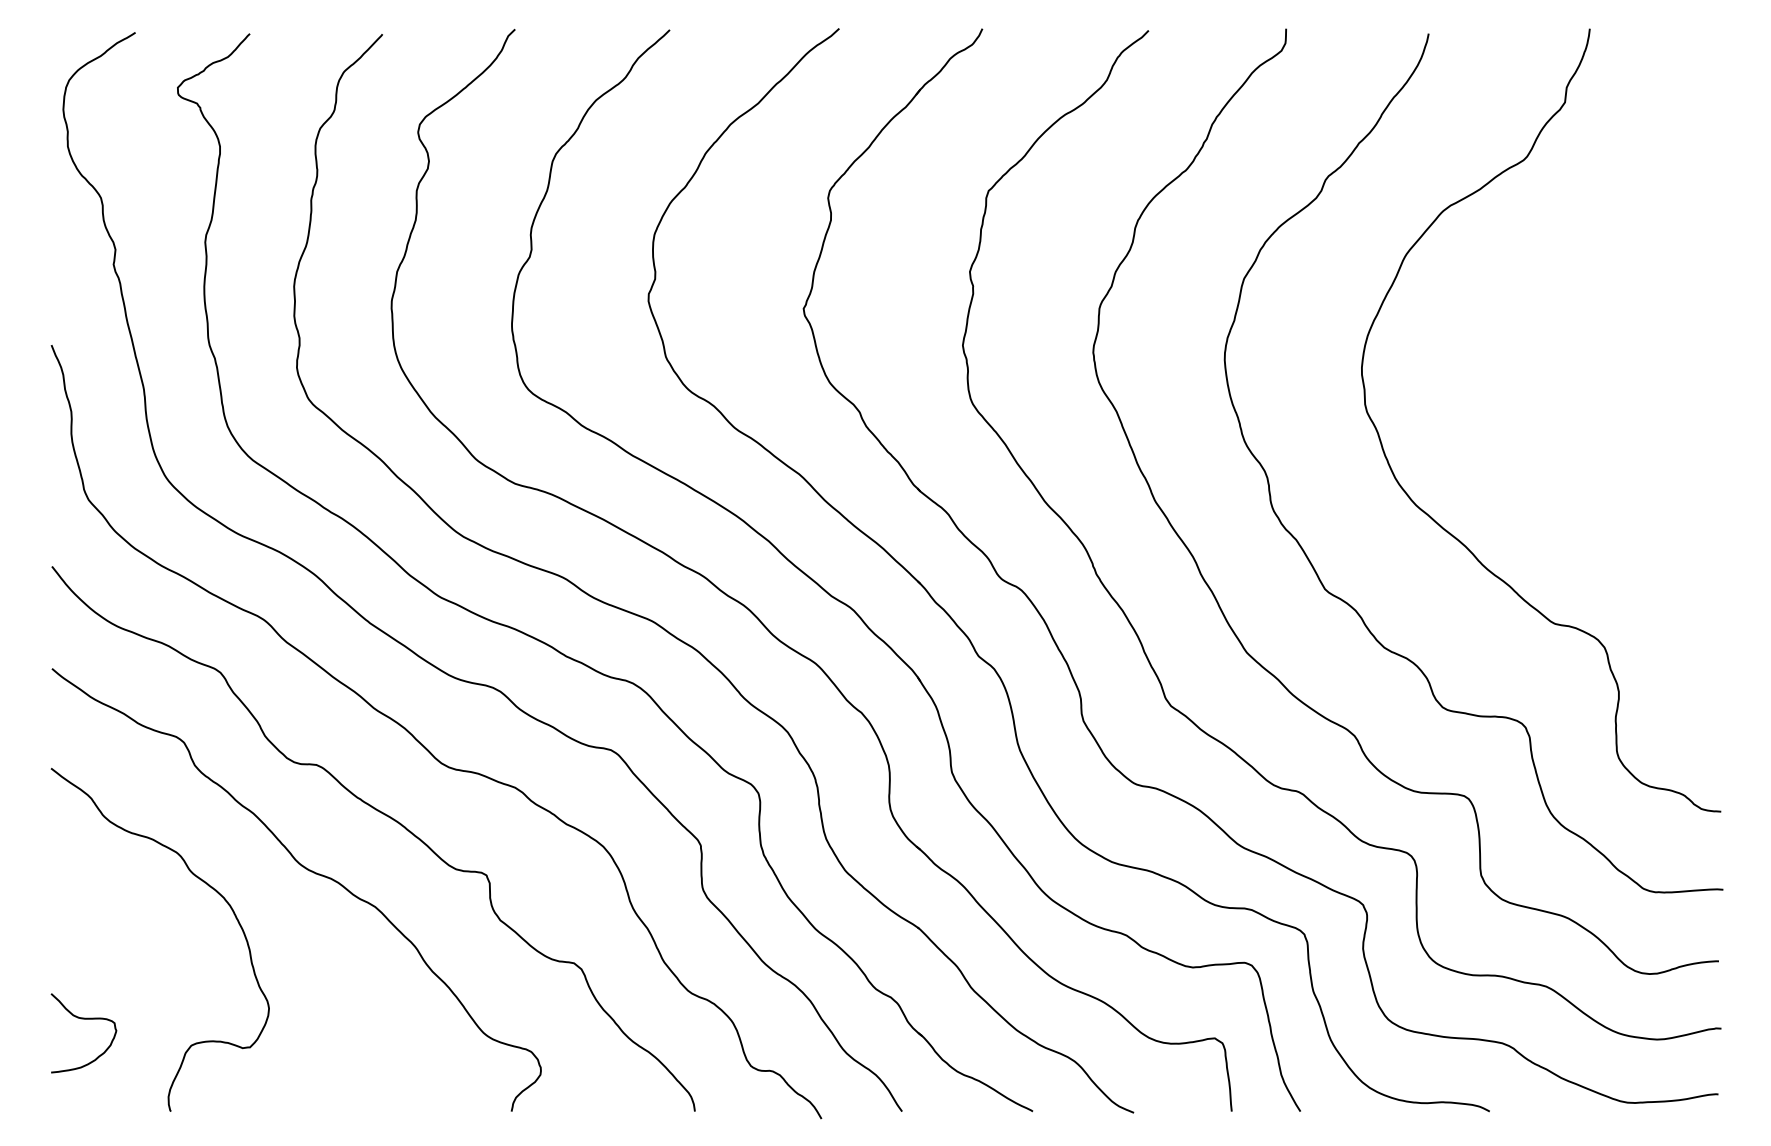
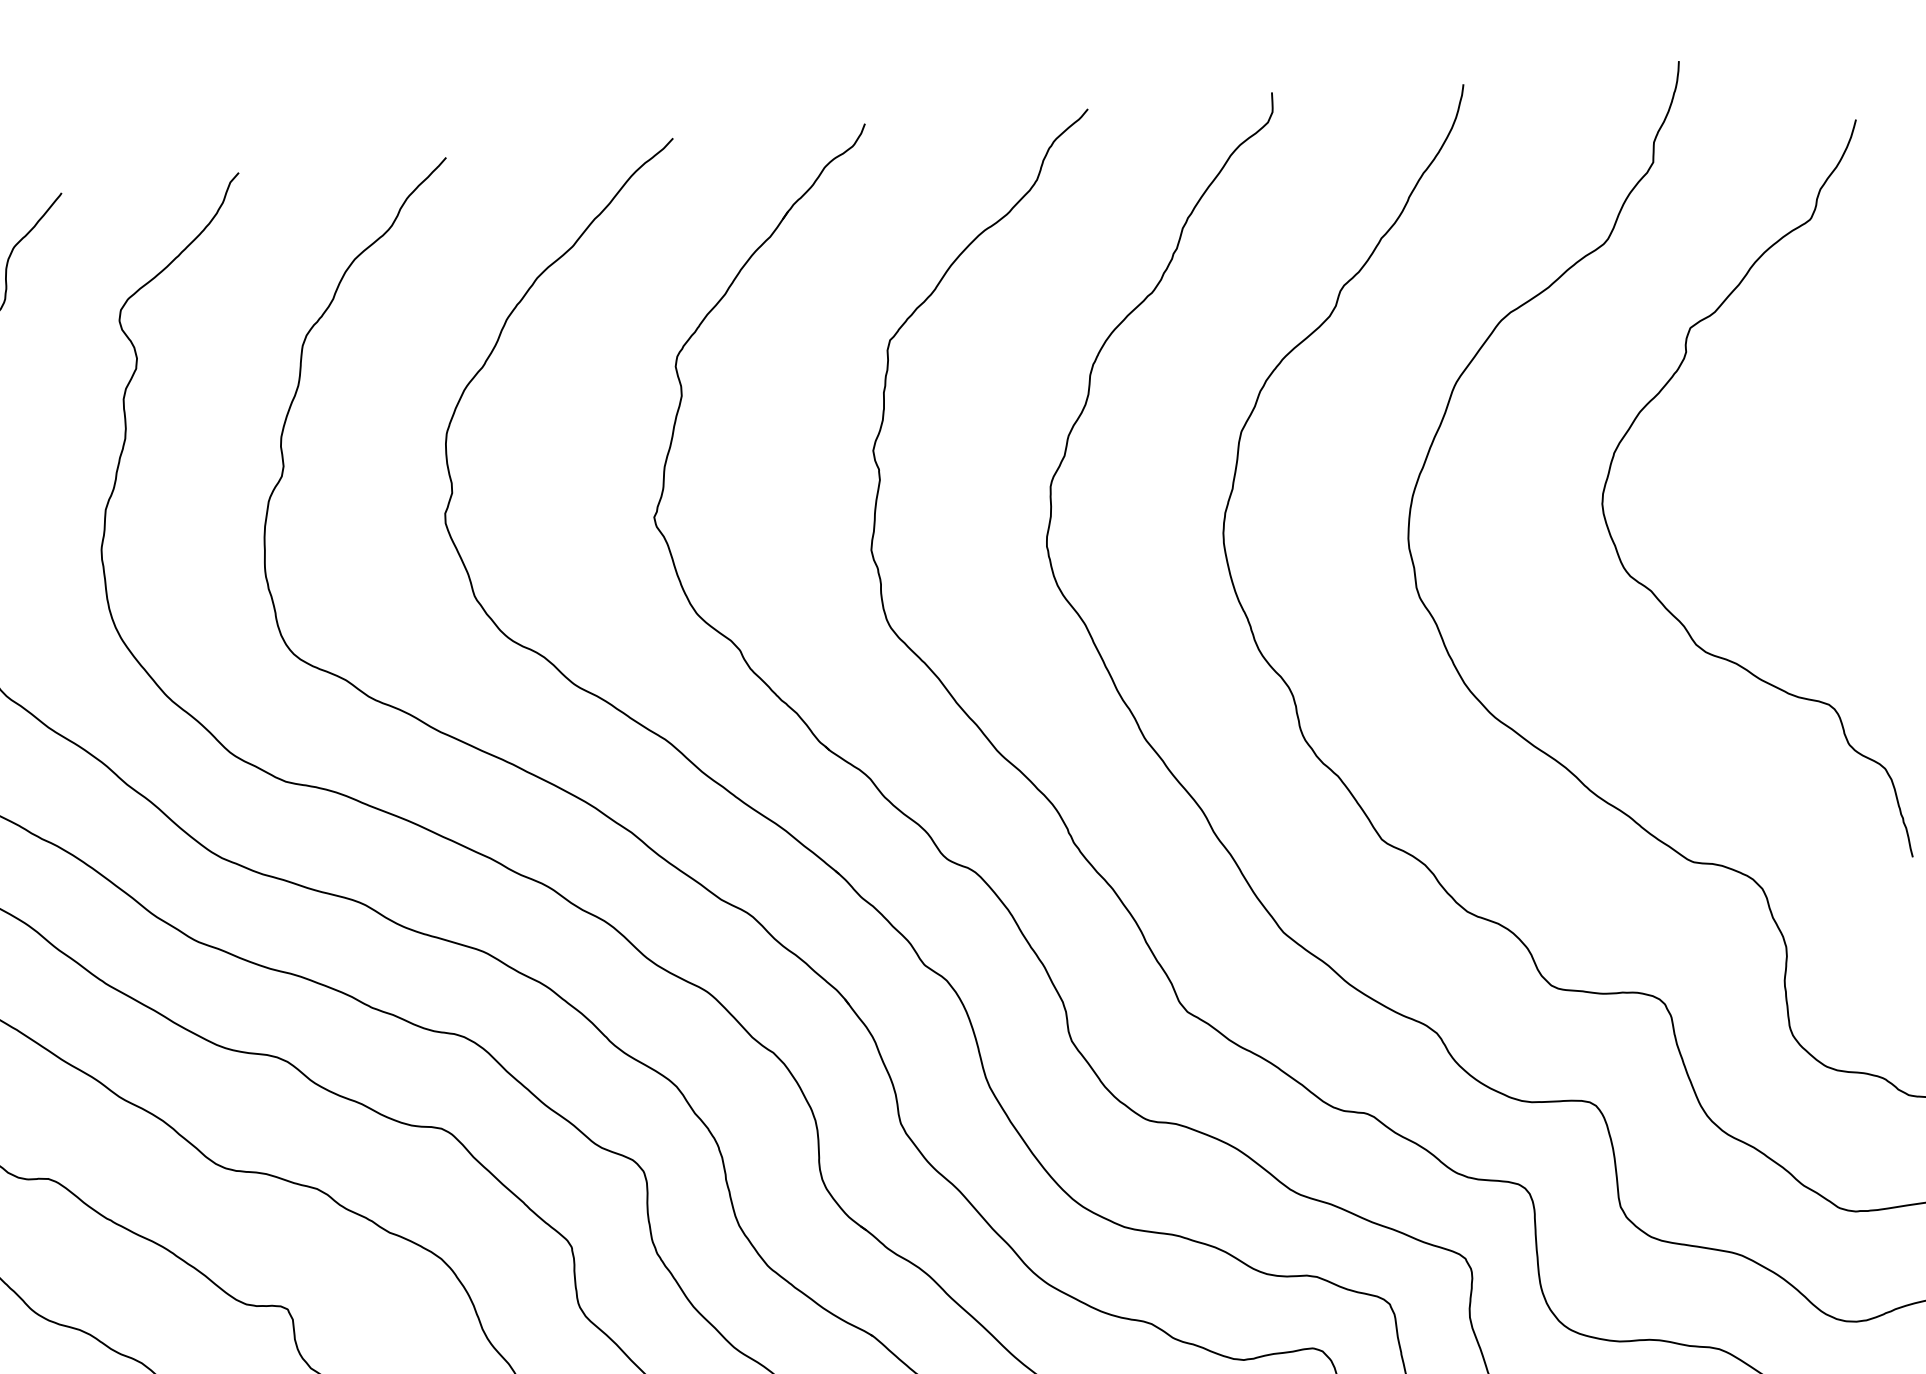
curve: (1541, 421) -> (1654, 592), added

